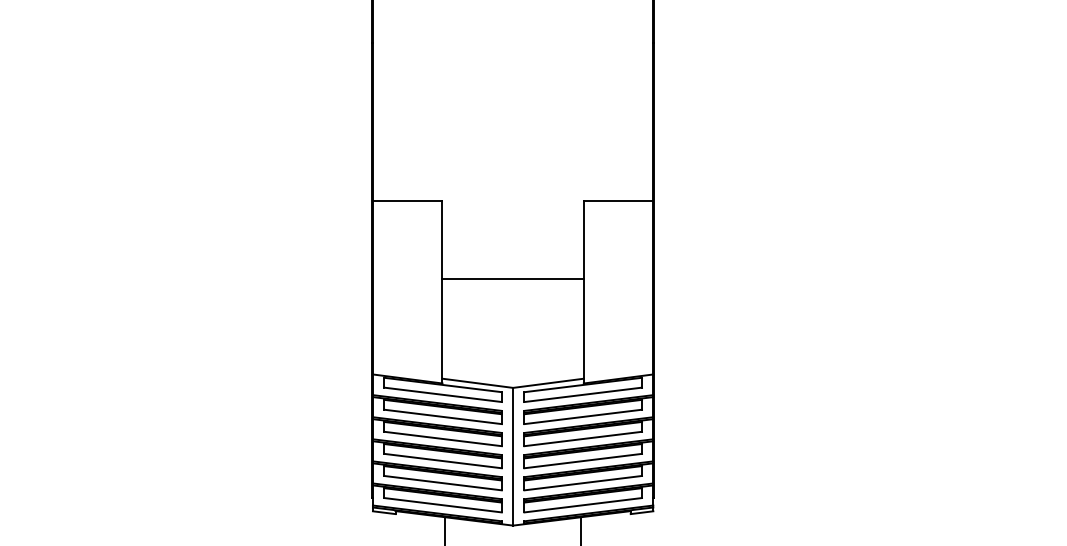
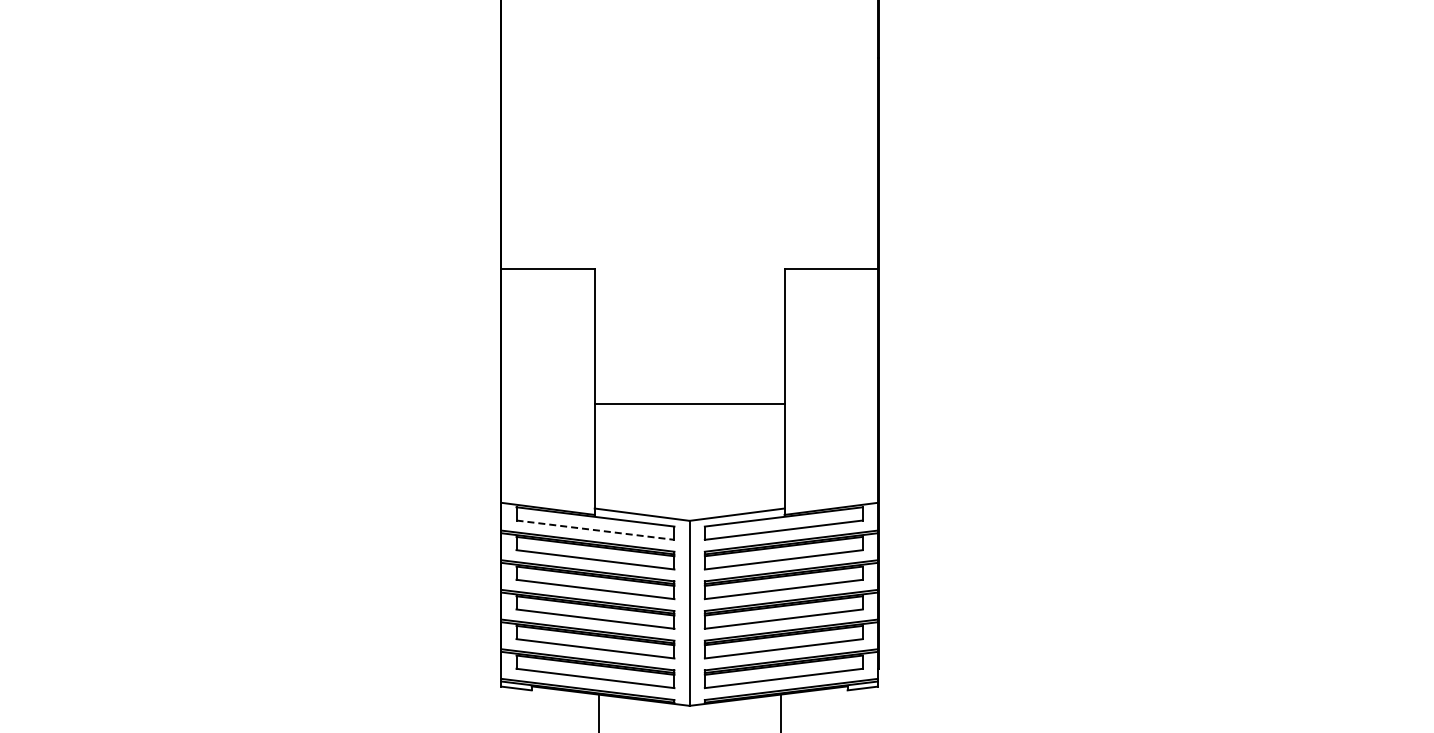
line: (513, 278) -> (689, 404), moved
line: (443, 395) -> (595, 530), solid -> dashed

